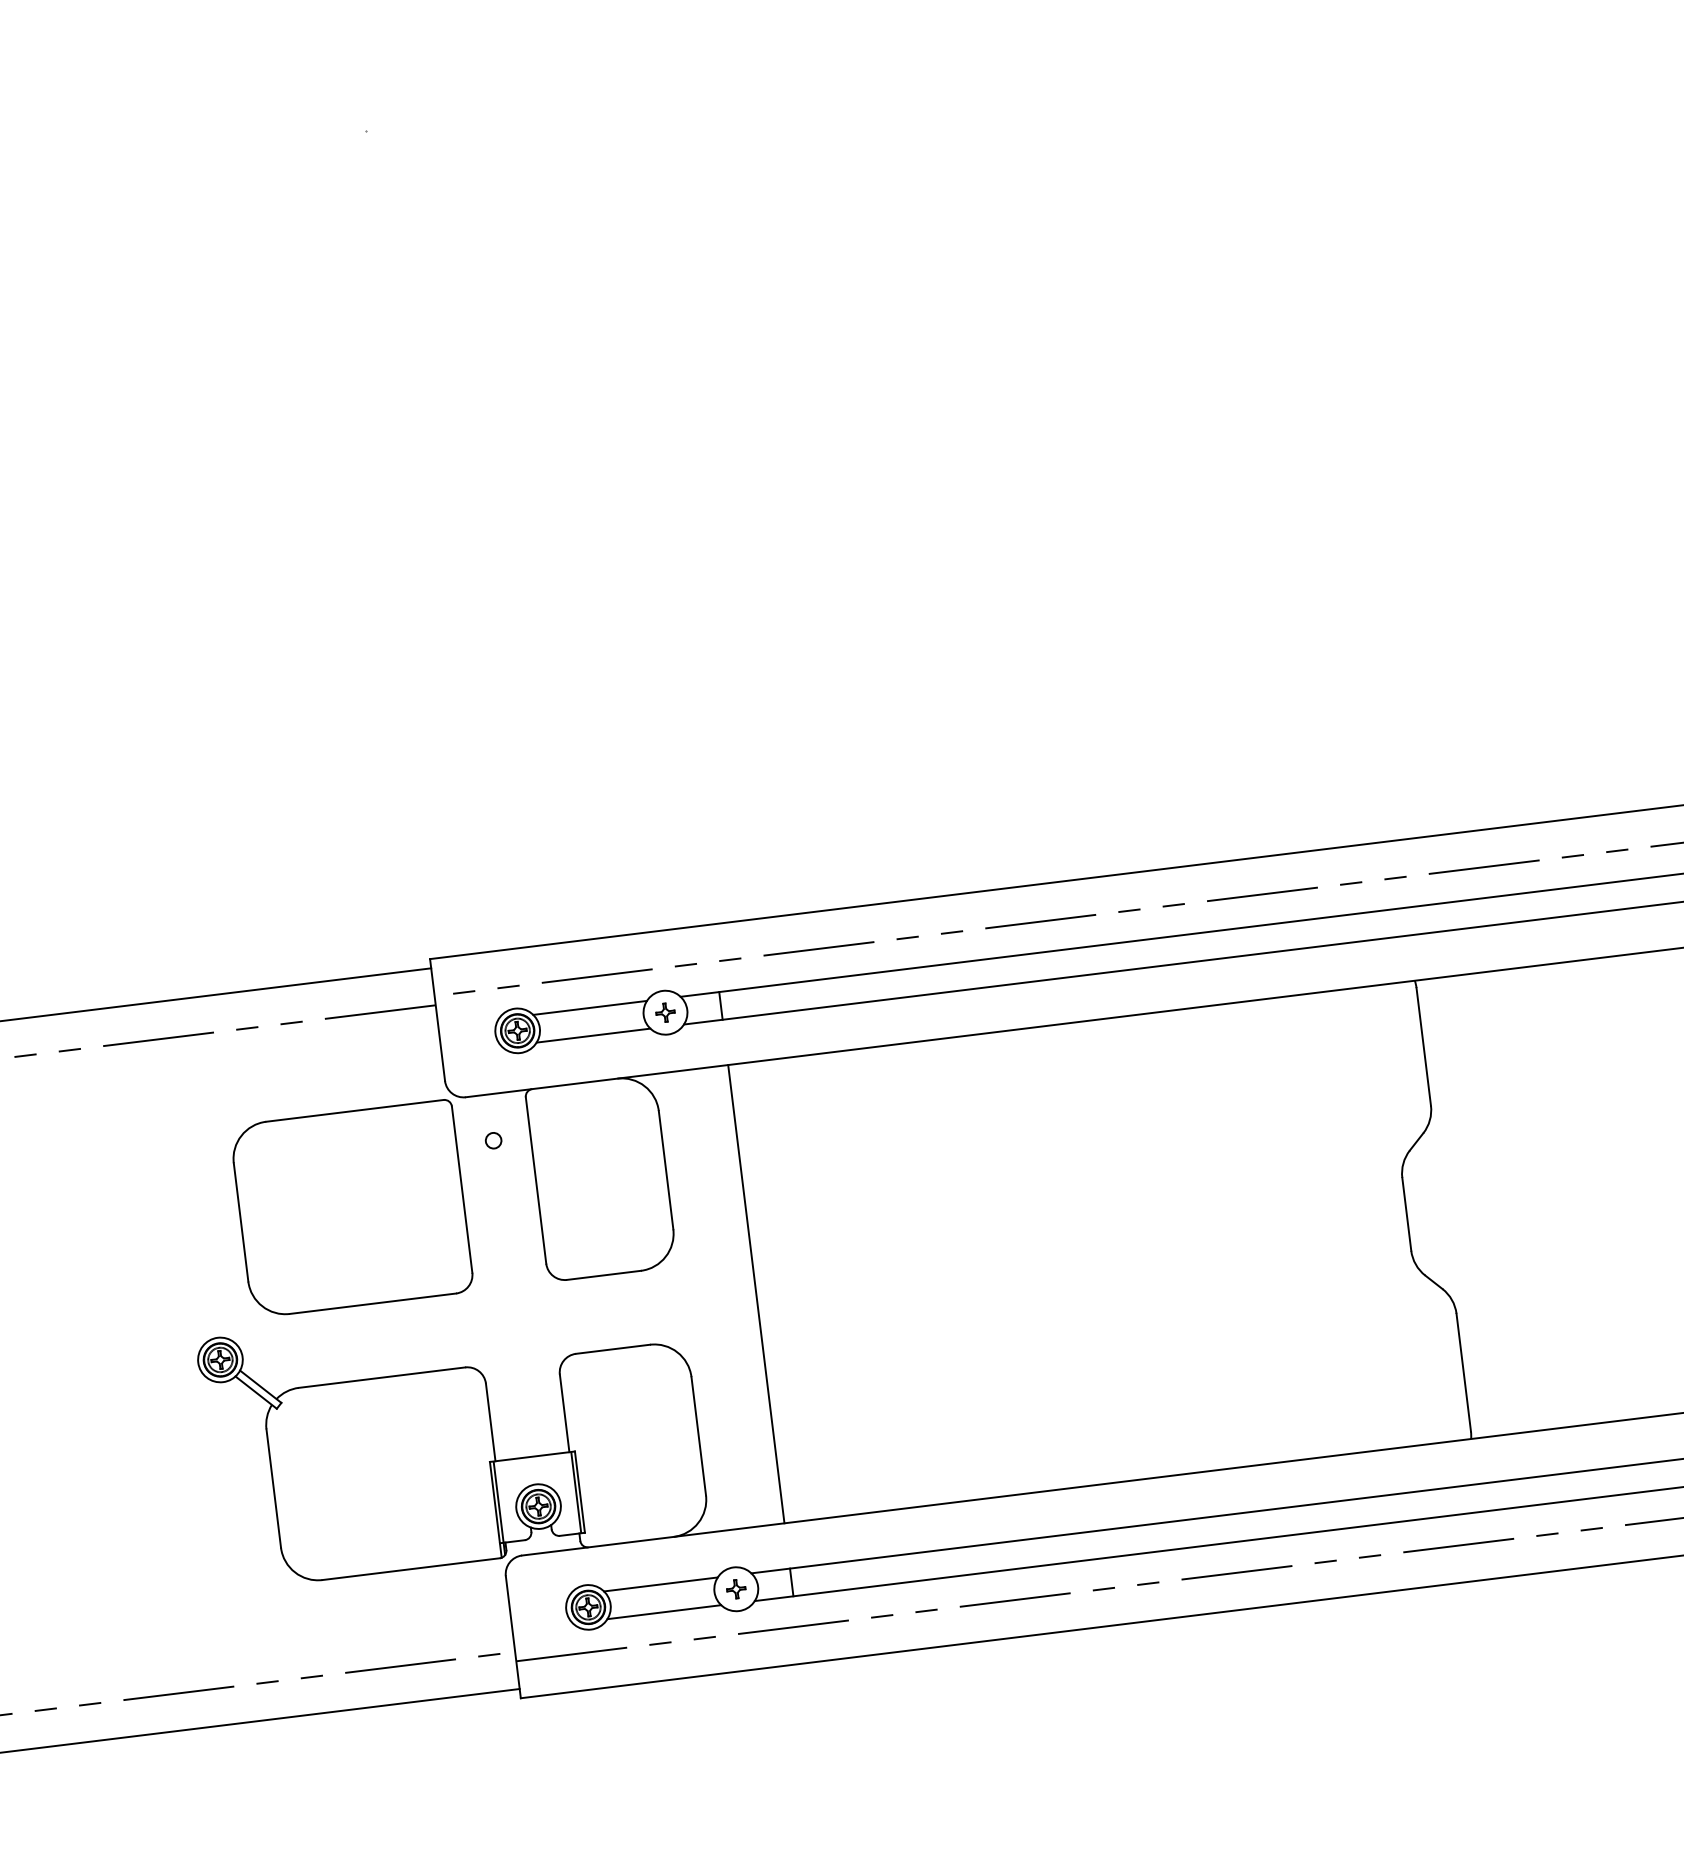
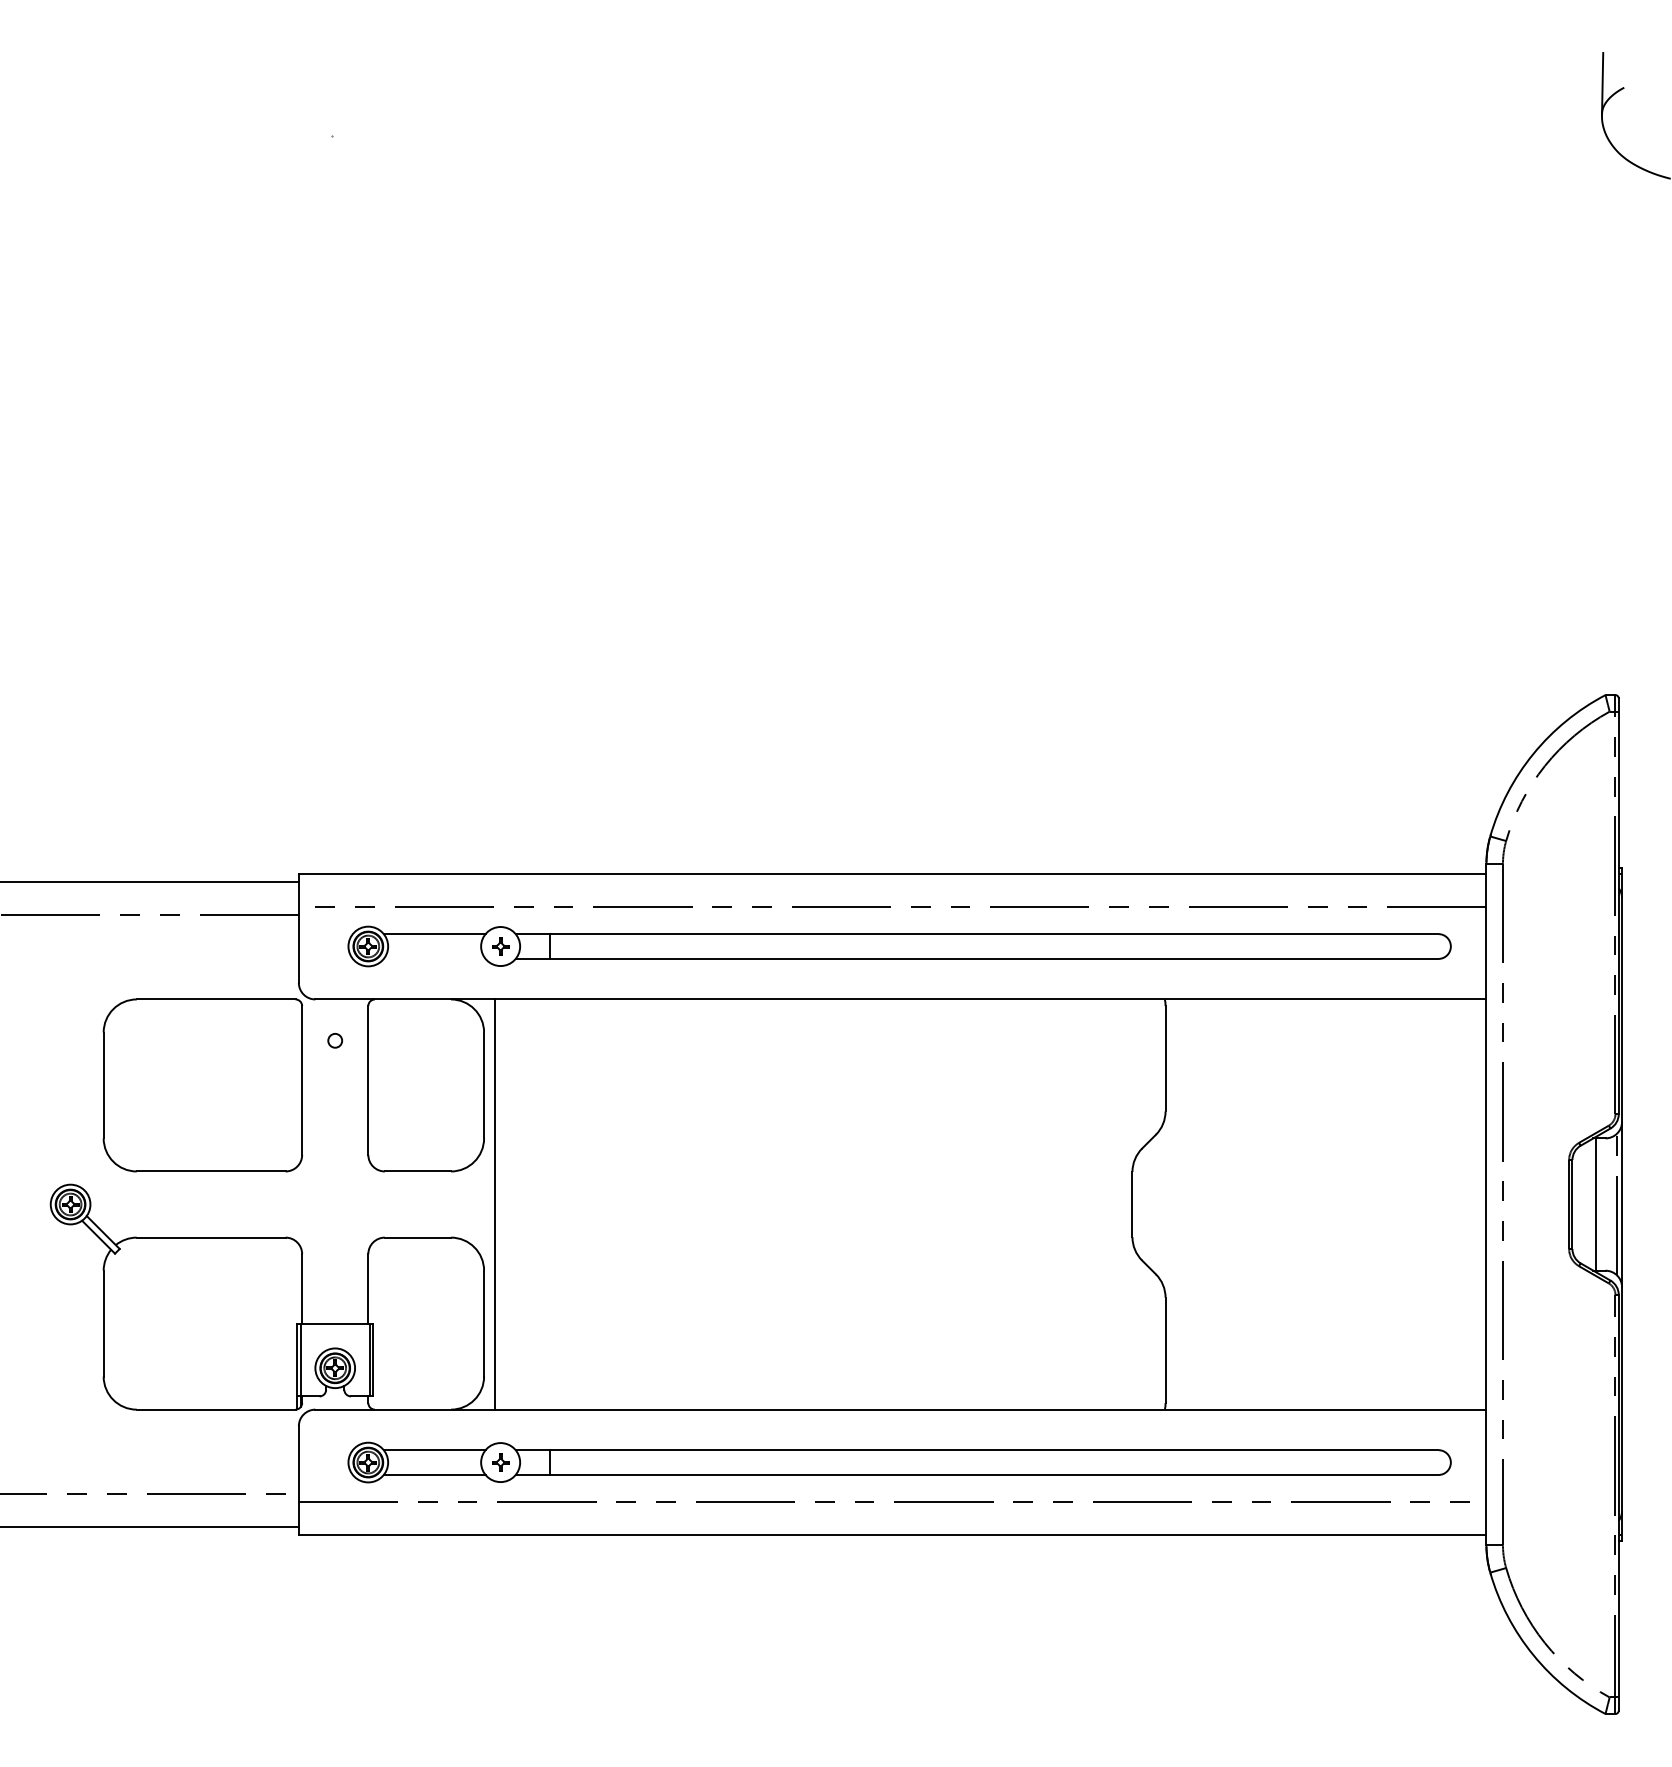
line: (593, 1035) -> (434, 958), removed
line: (756, 1294) -> (495, 1204), moved

